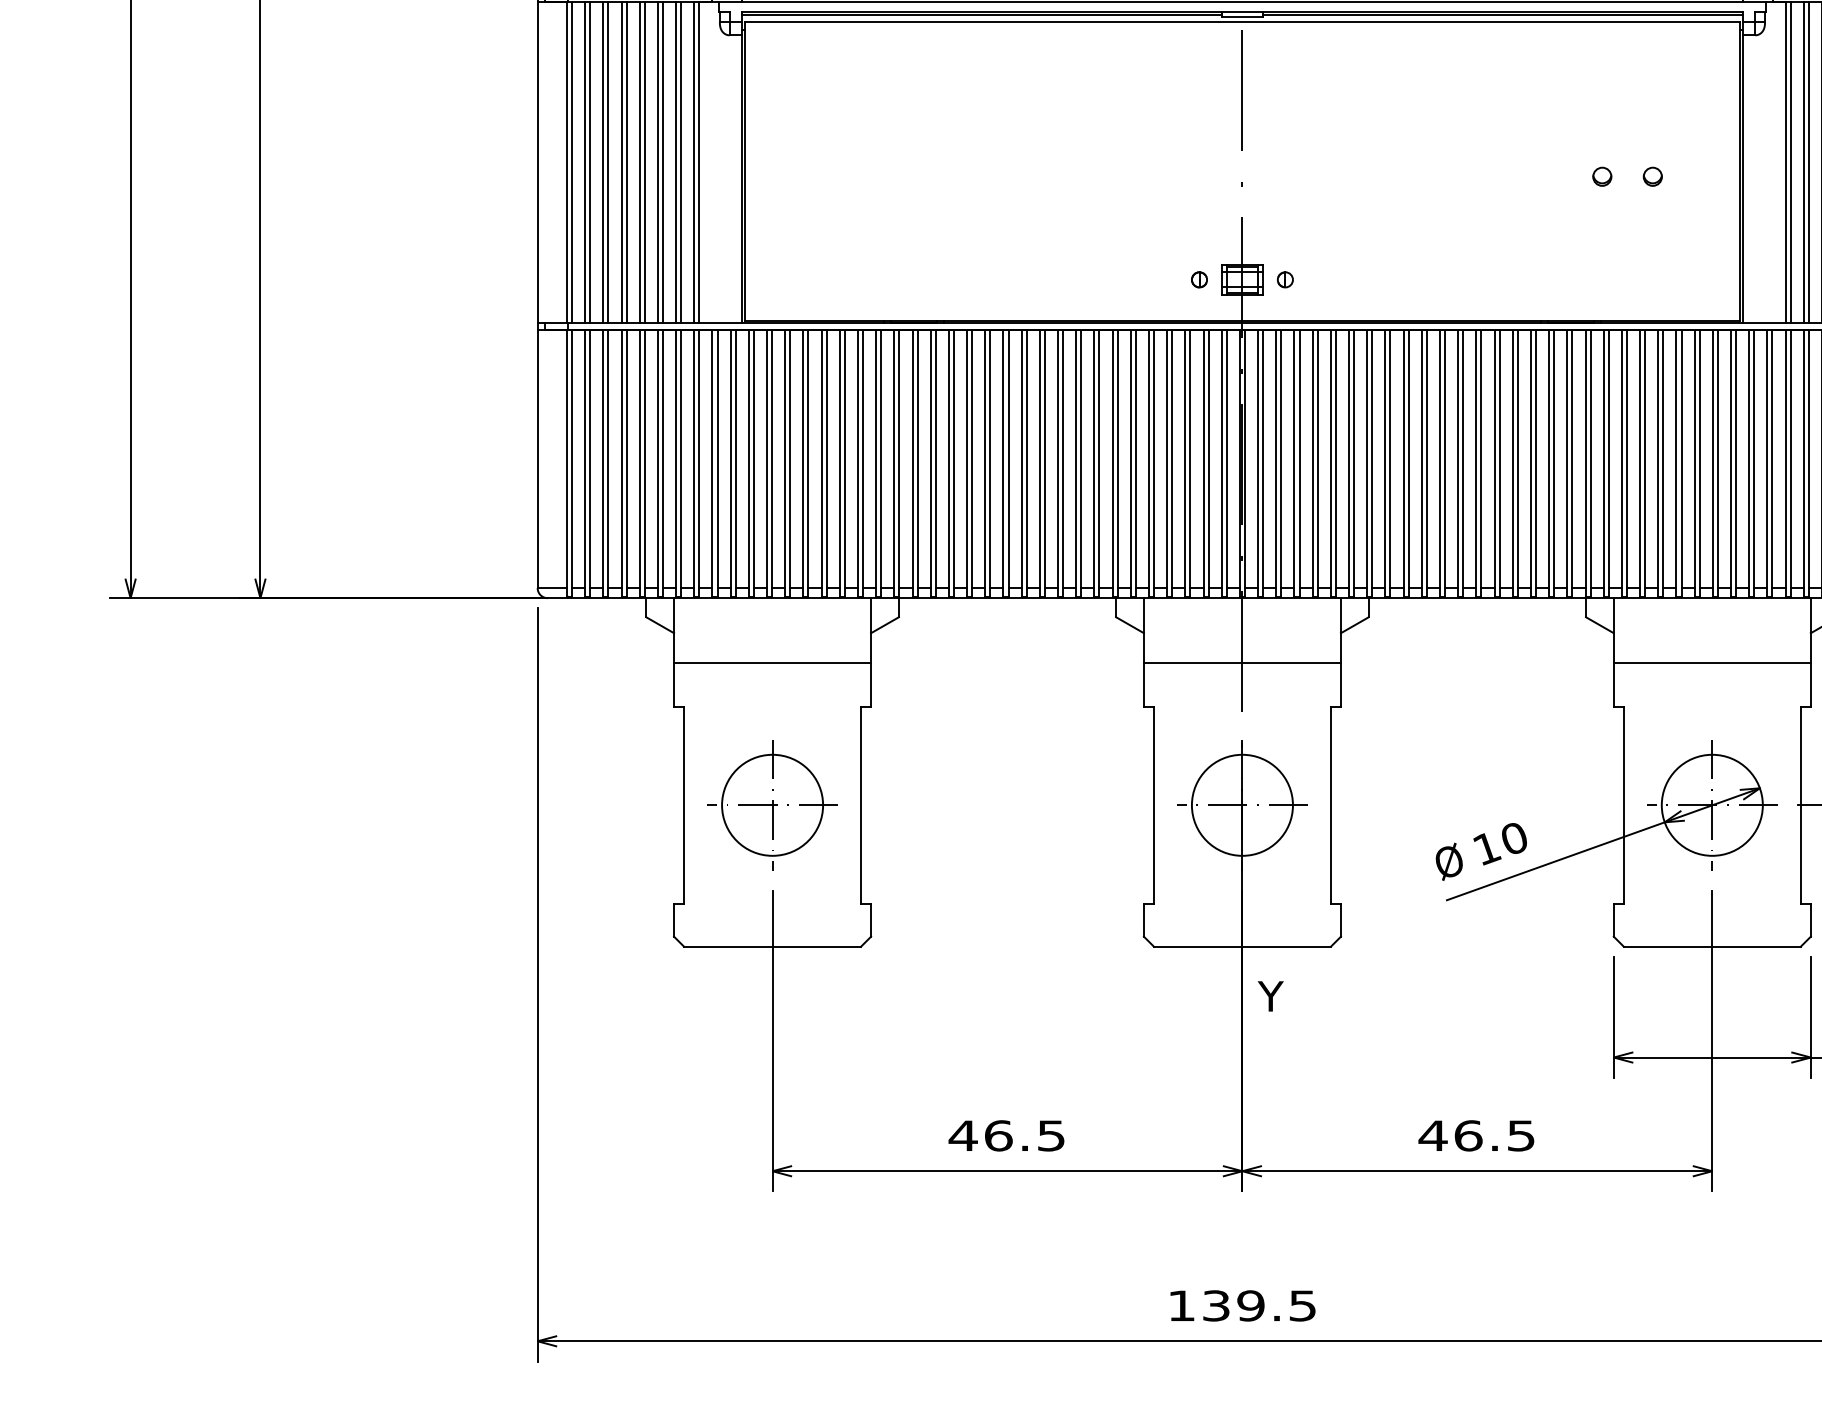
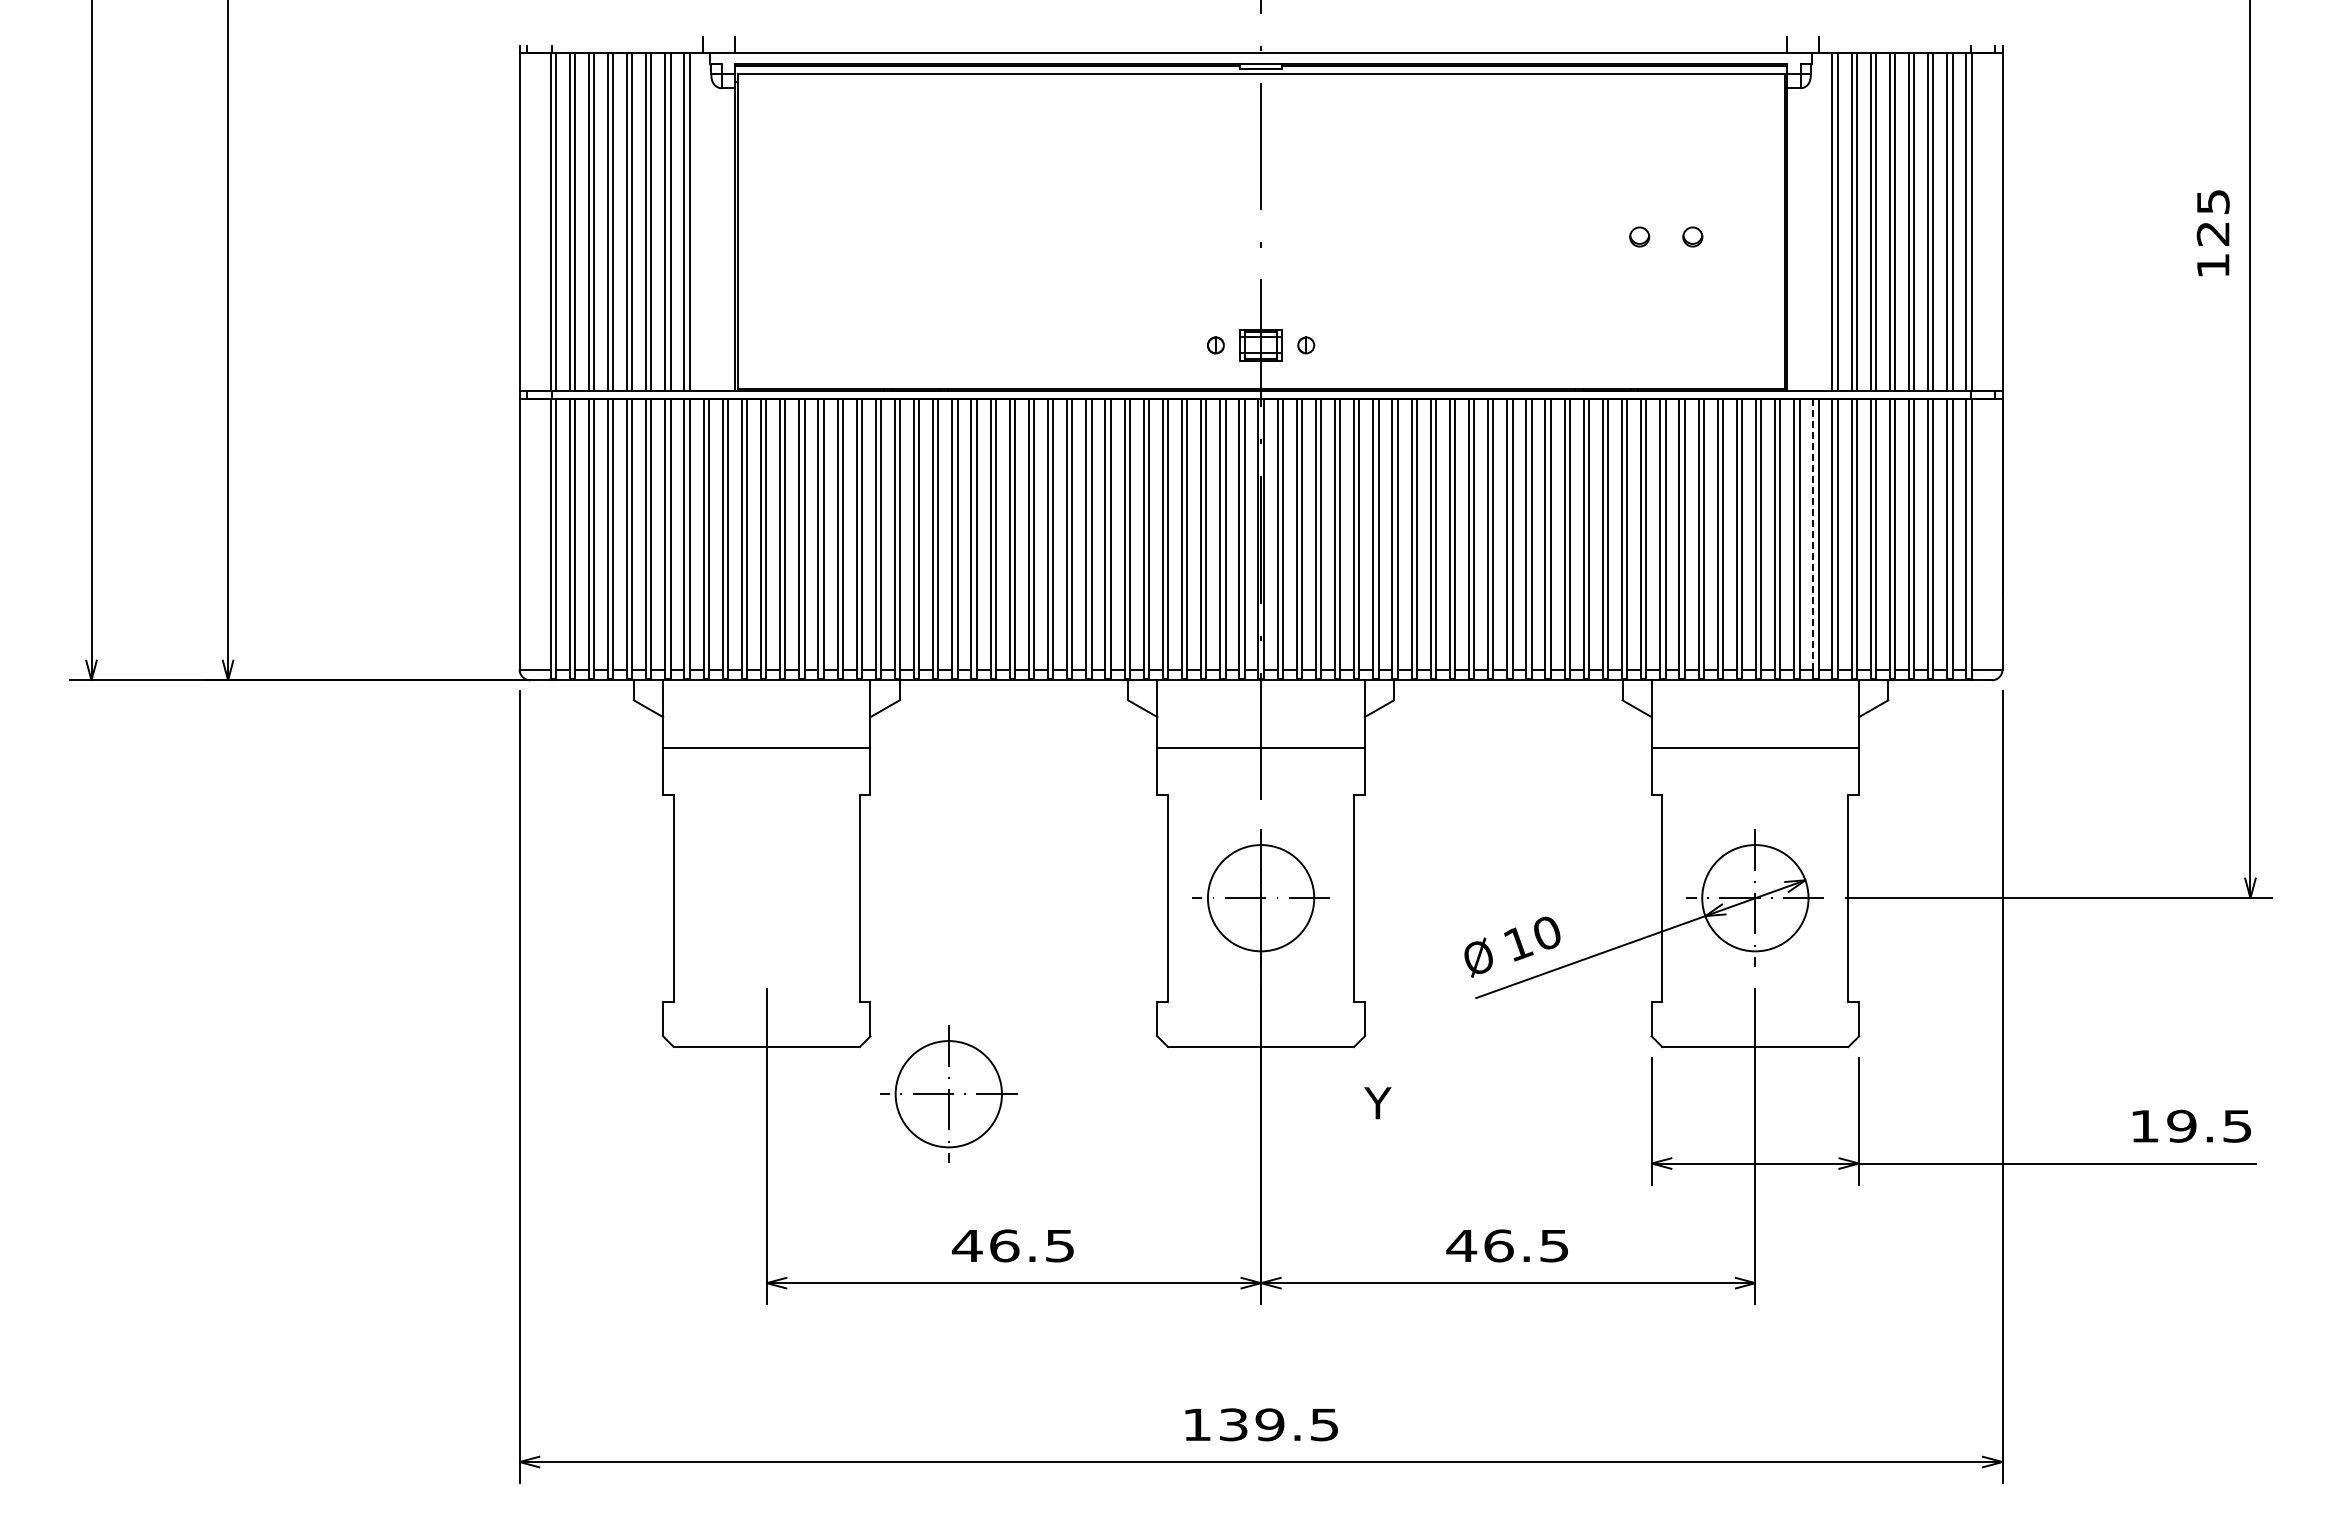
line: (1767, 459) -> (1813, 534), solid -> dashed
part: (772, 804) -> (948, 1093), moved
text: (1270, 996) -> (1377, 1103), moved

